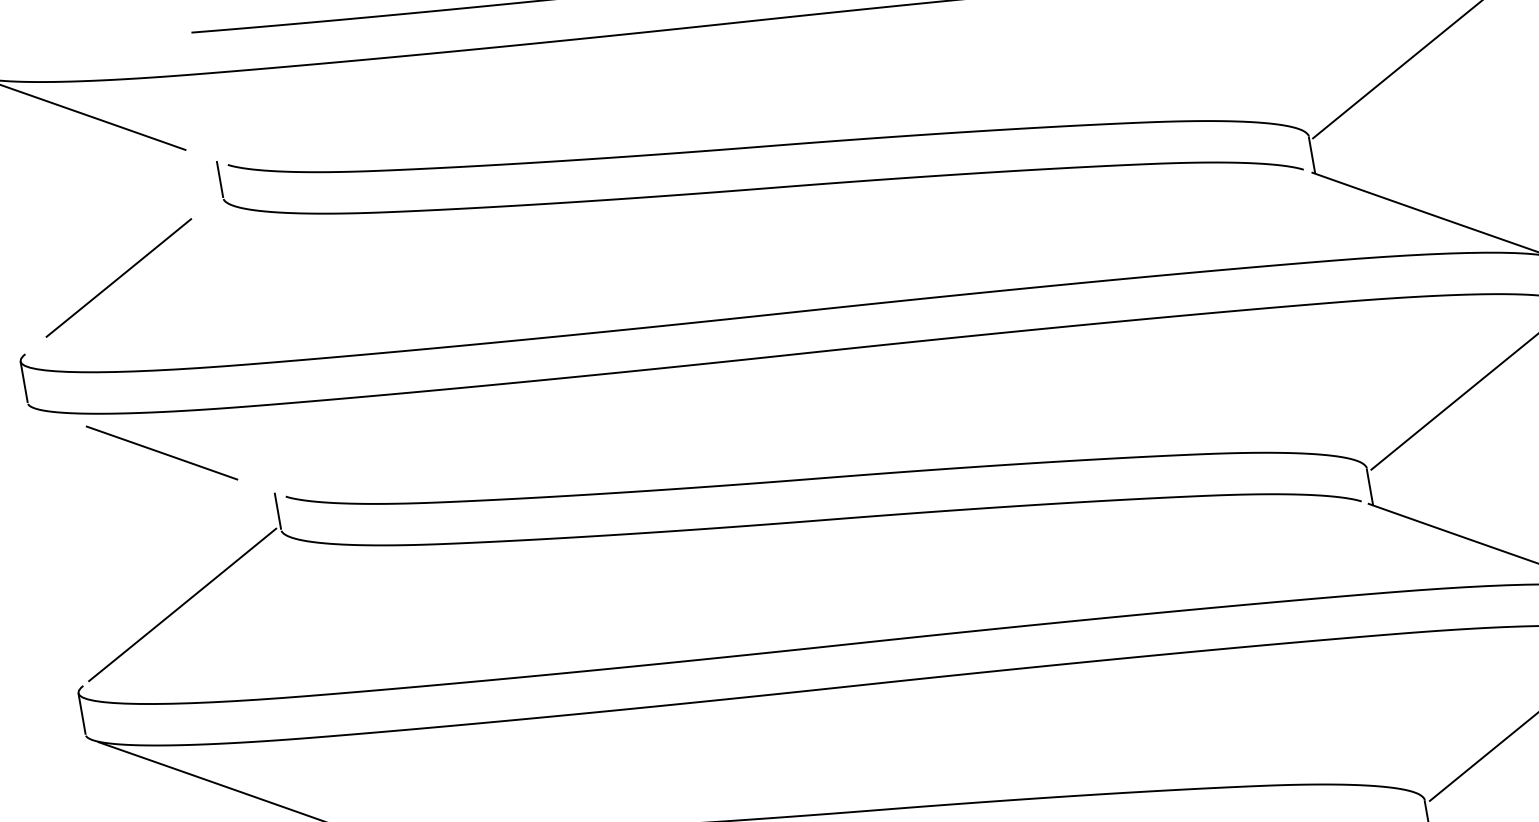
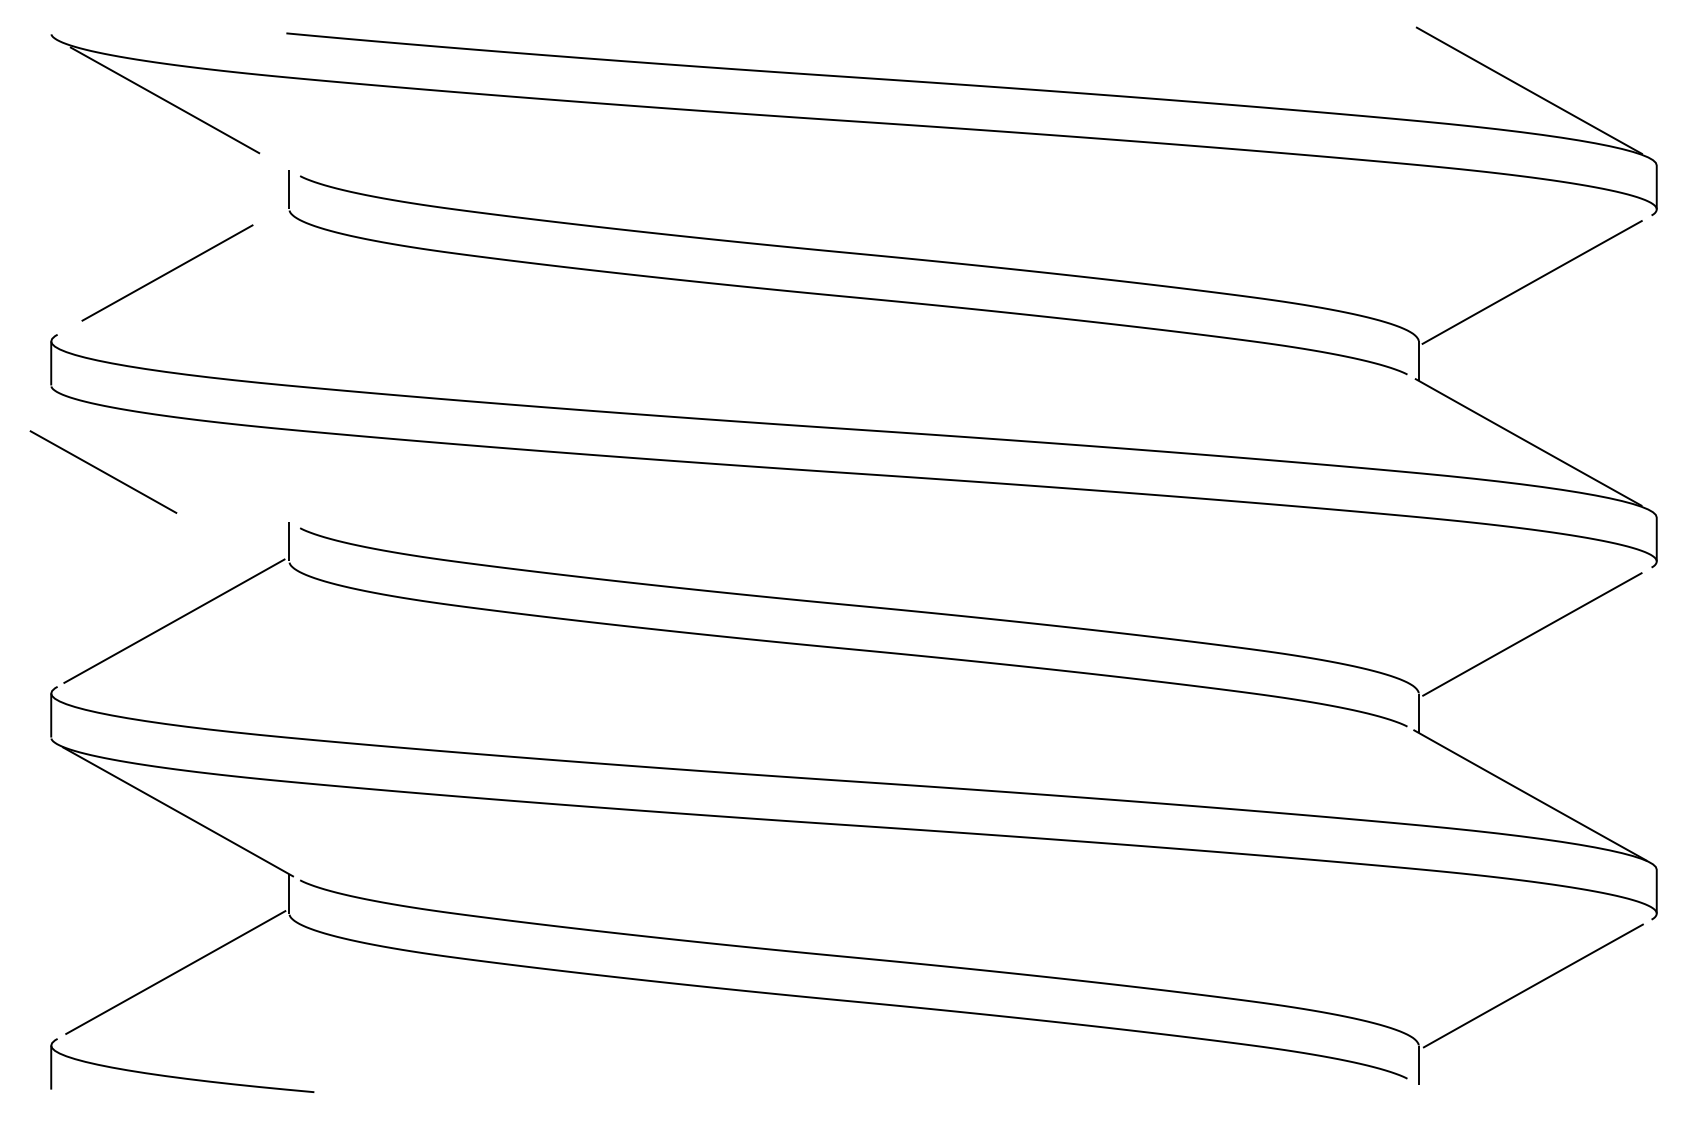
line: (161, 452) -> (103, 471), moved

